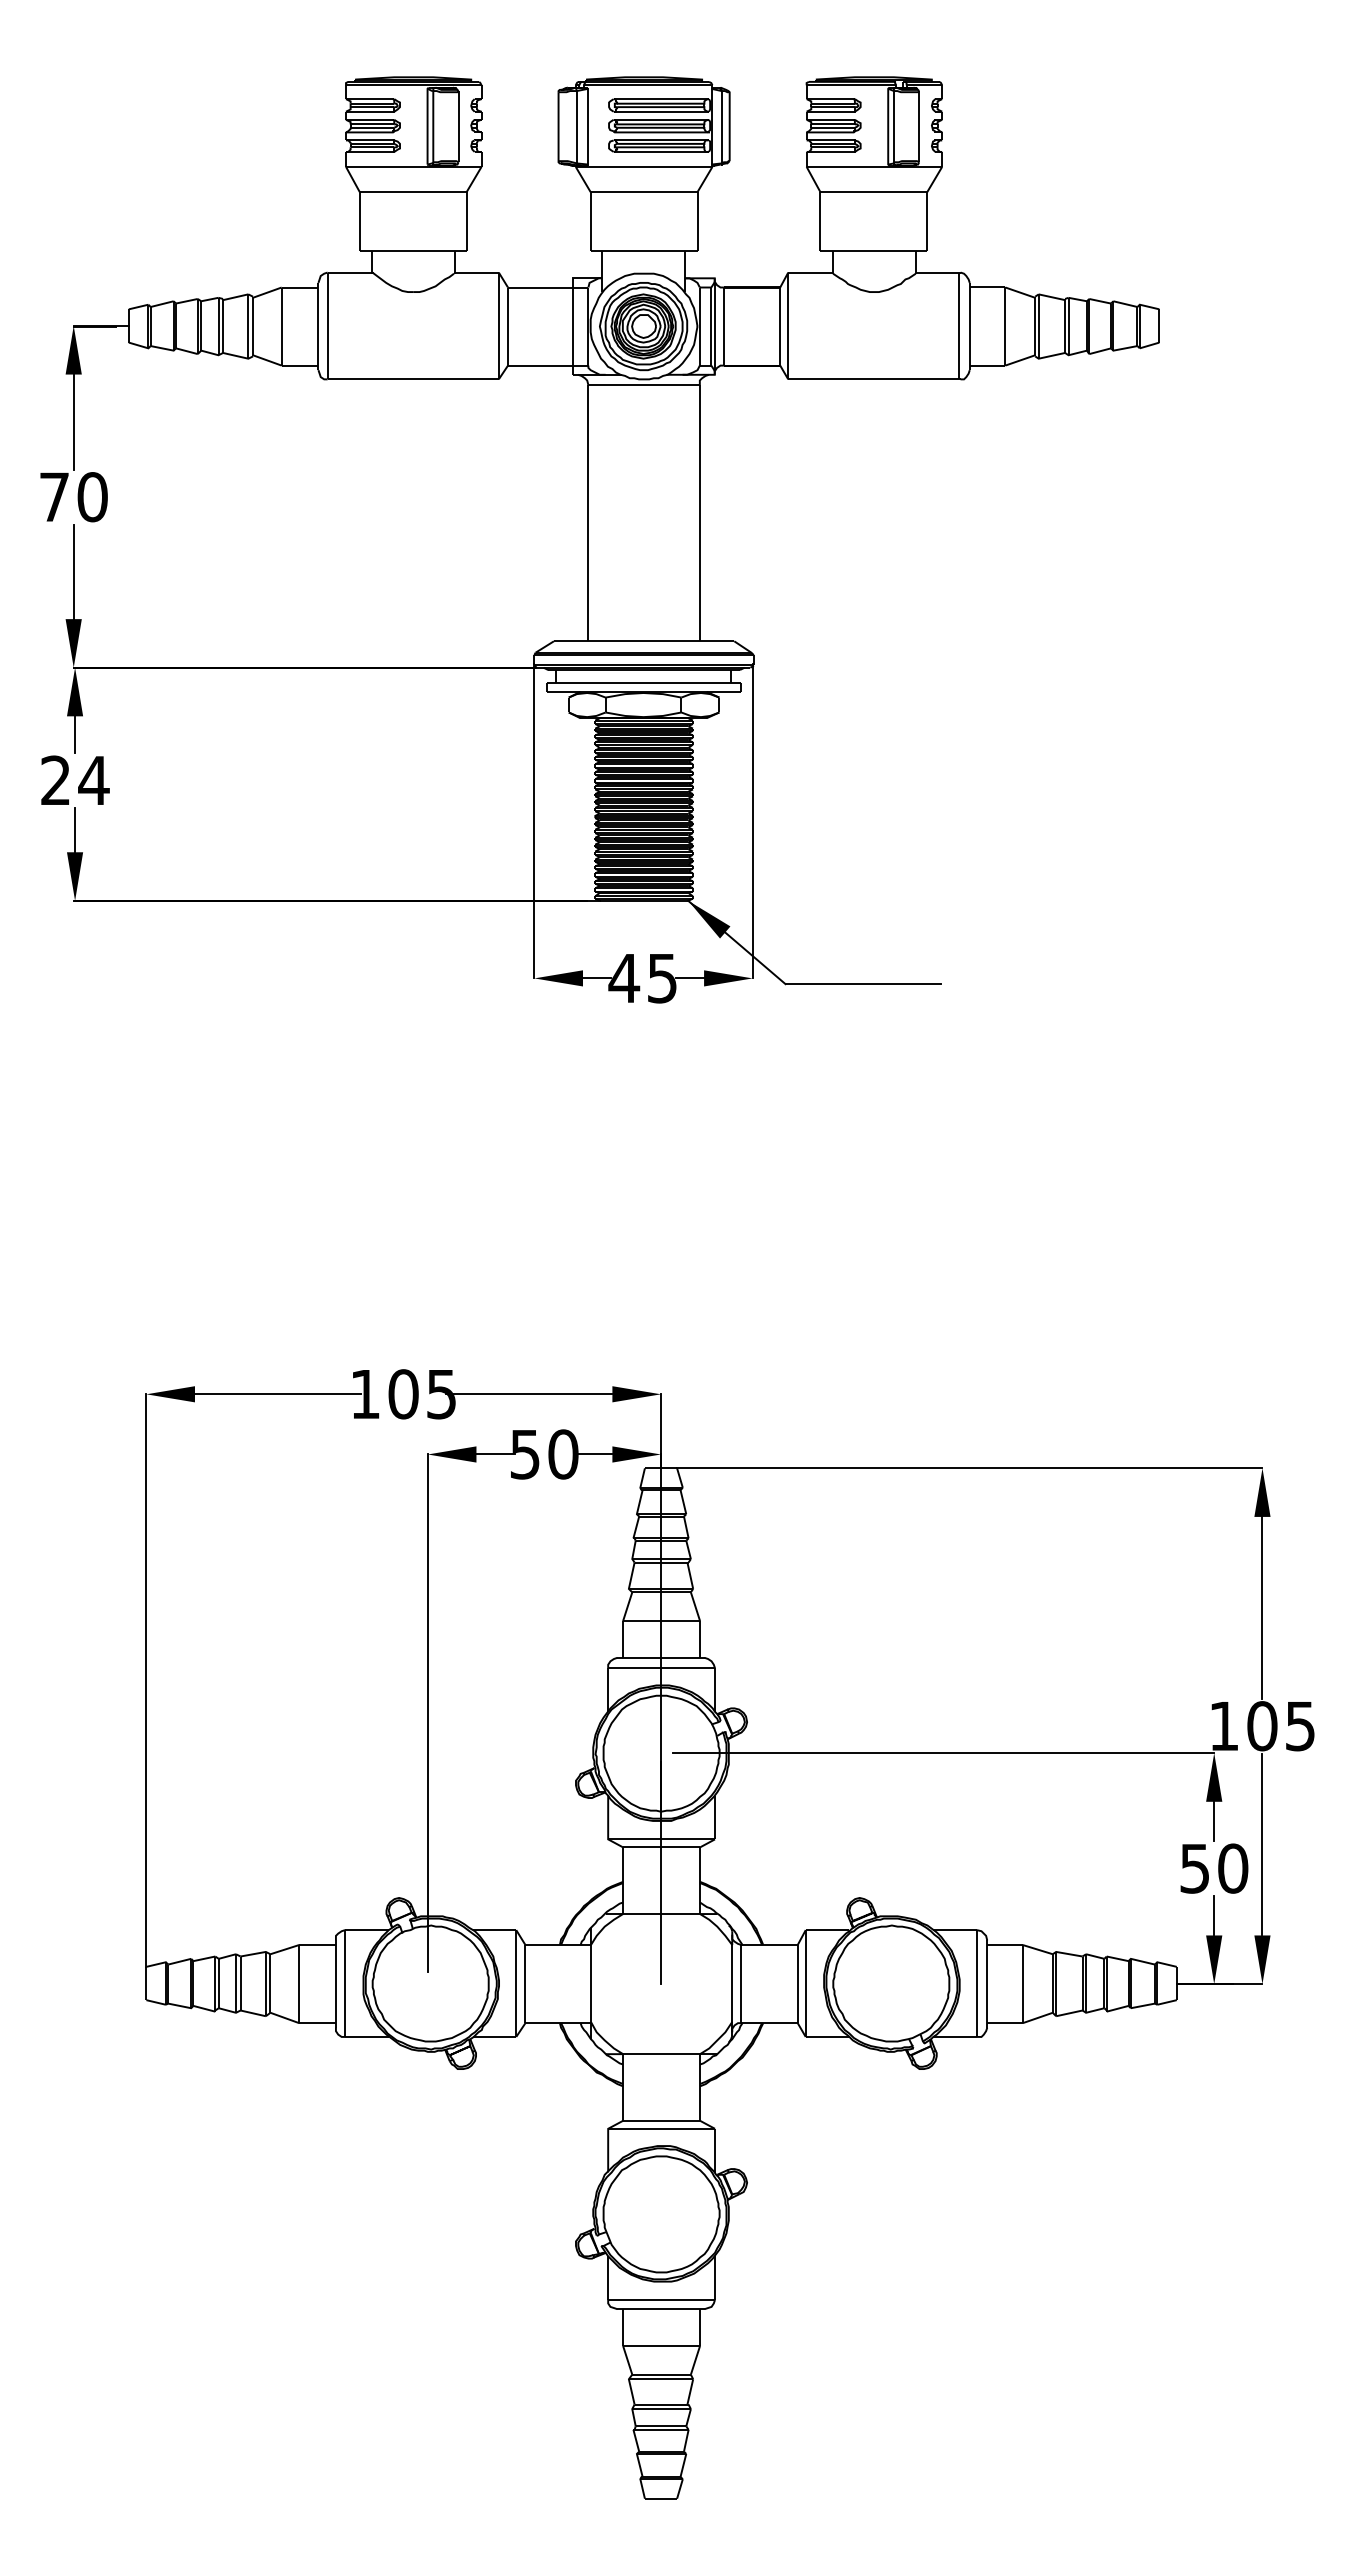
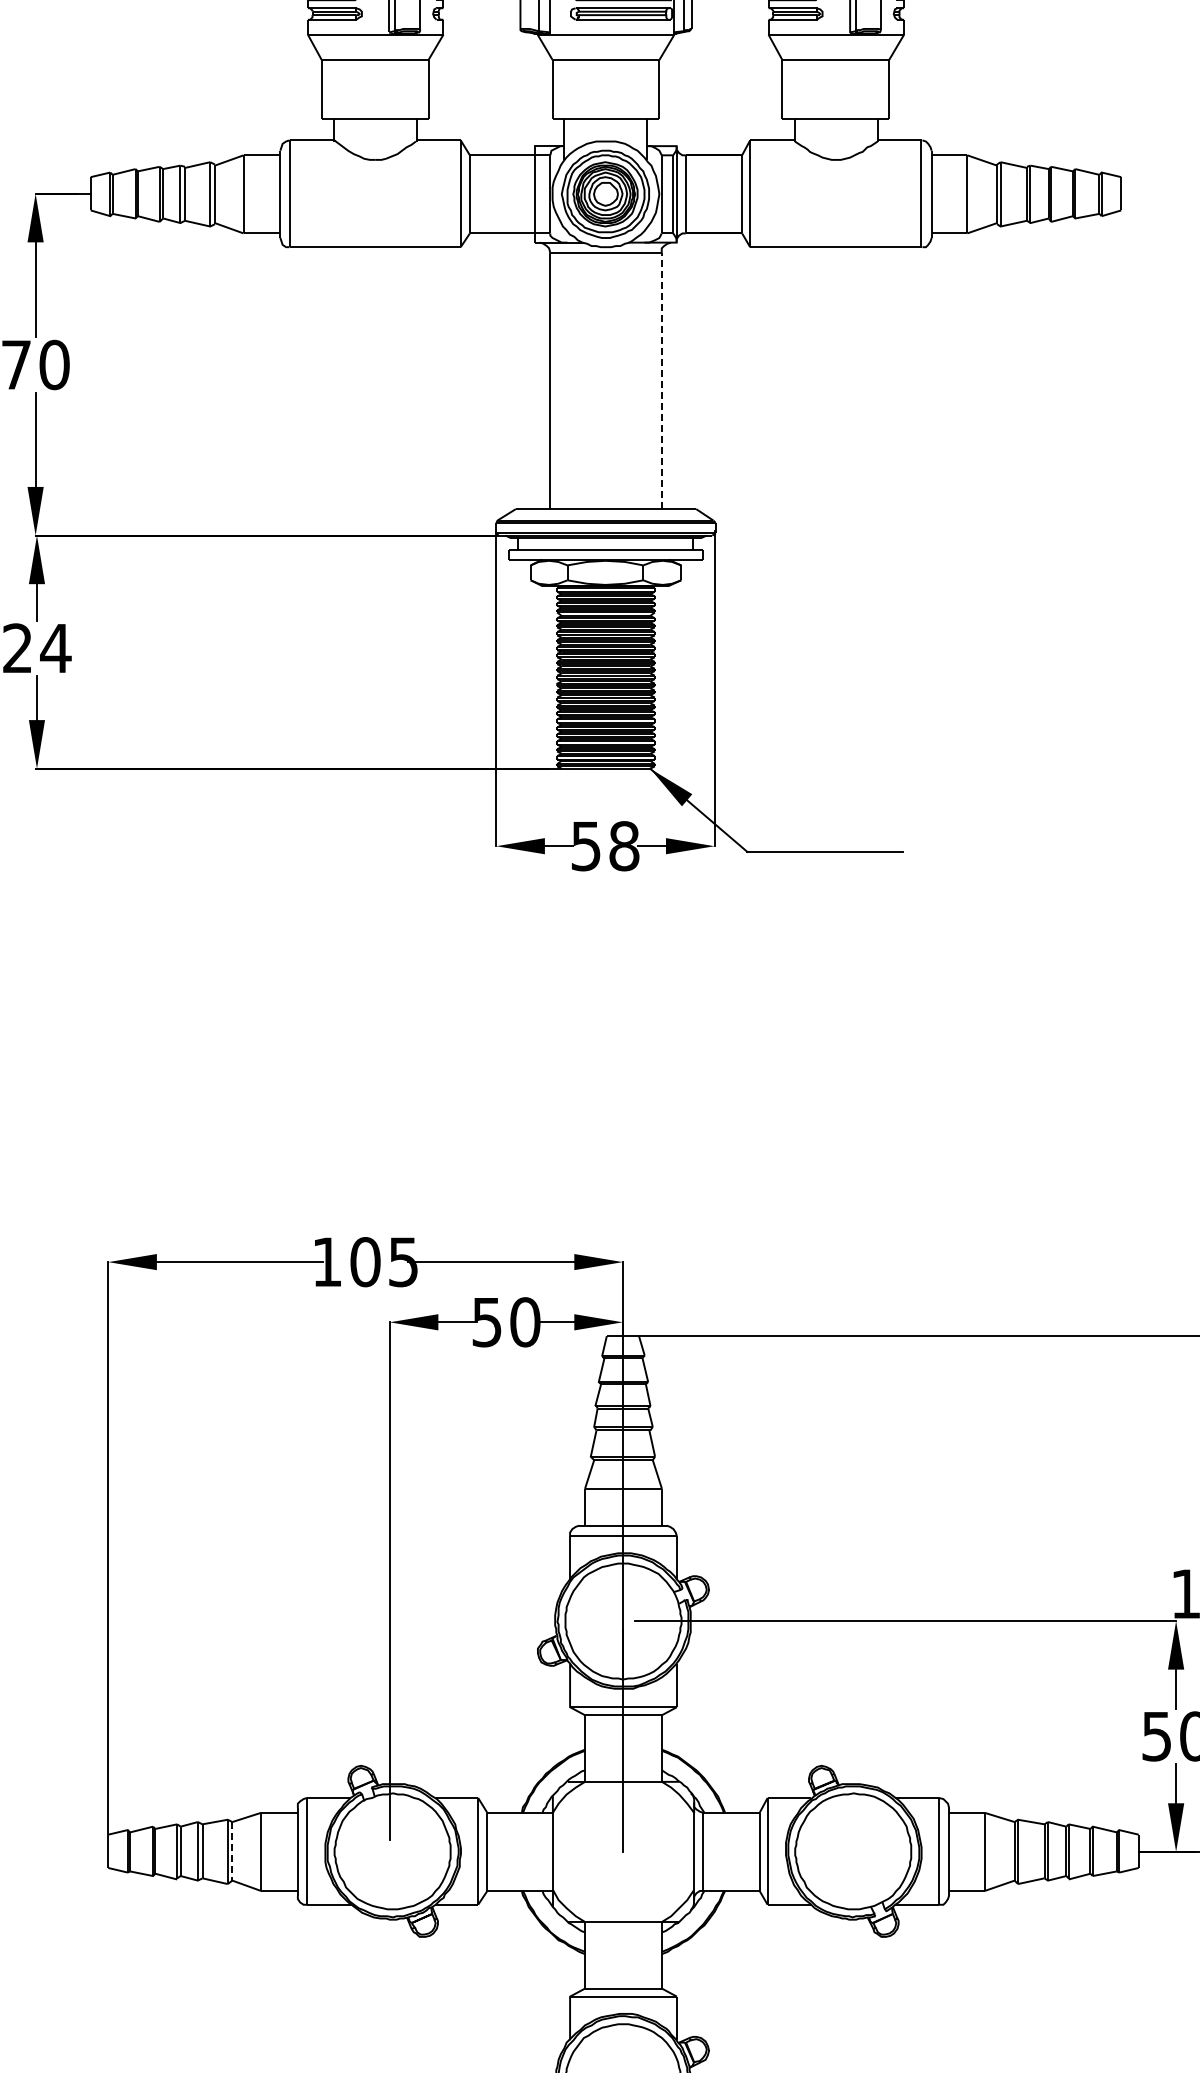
line: (699, 512) -> (661, 380), solid -> dashed
text: (642, 978) -> (604, 846), 45 -> 58
line: (270, 1984) -> (232, 1852), solid -> dashed

